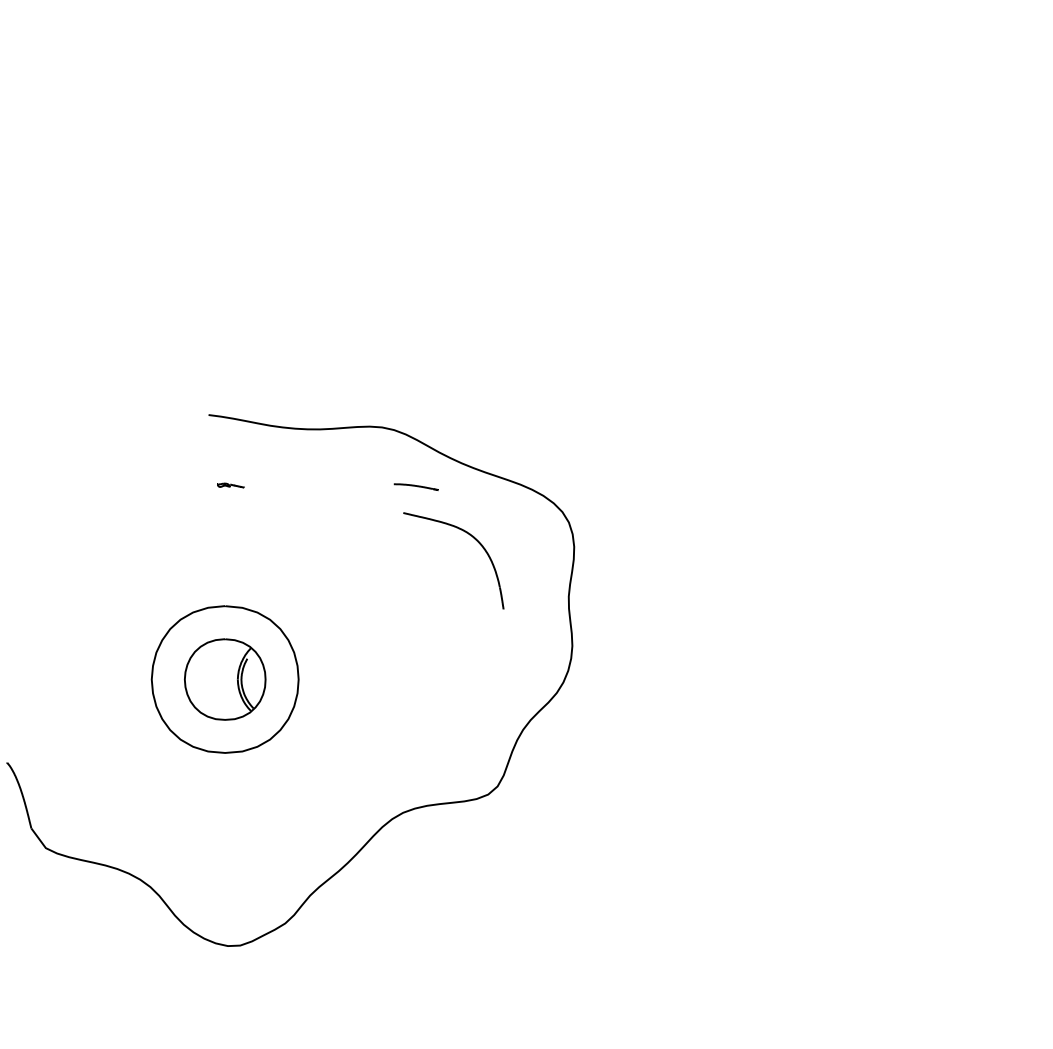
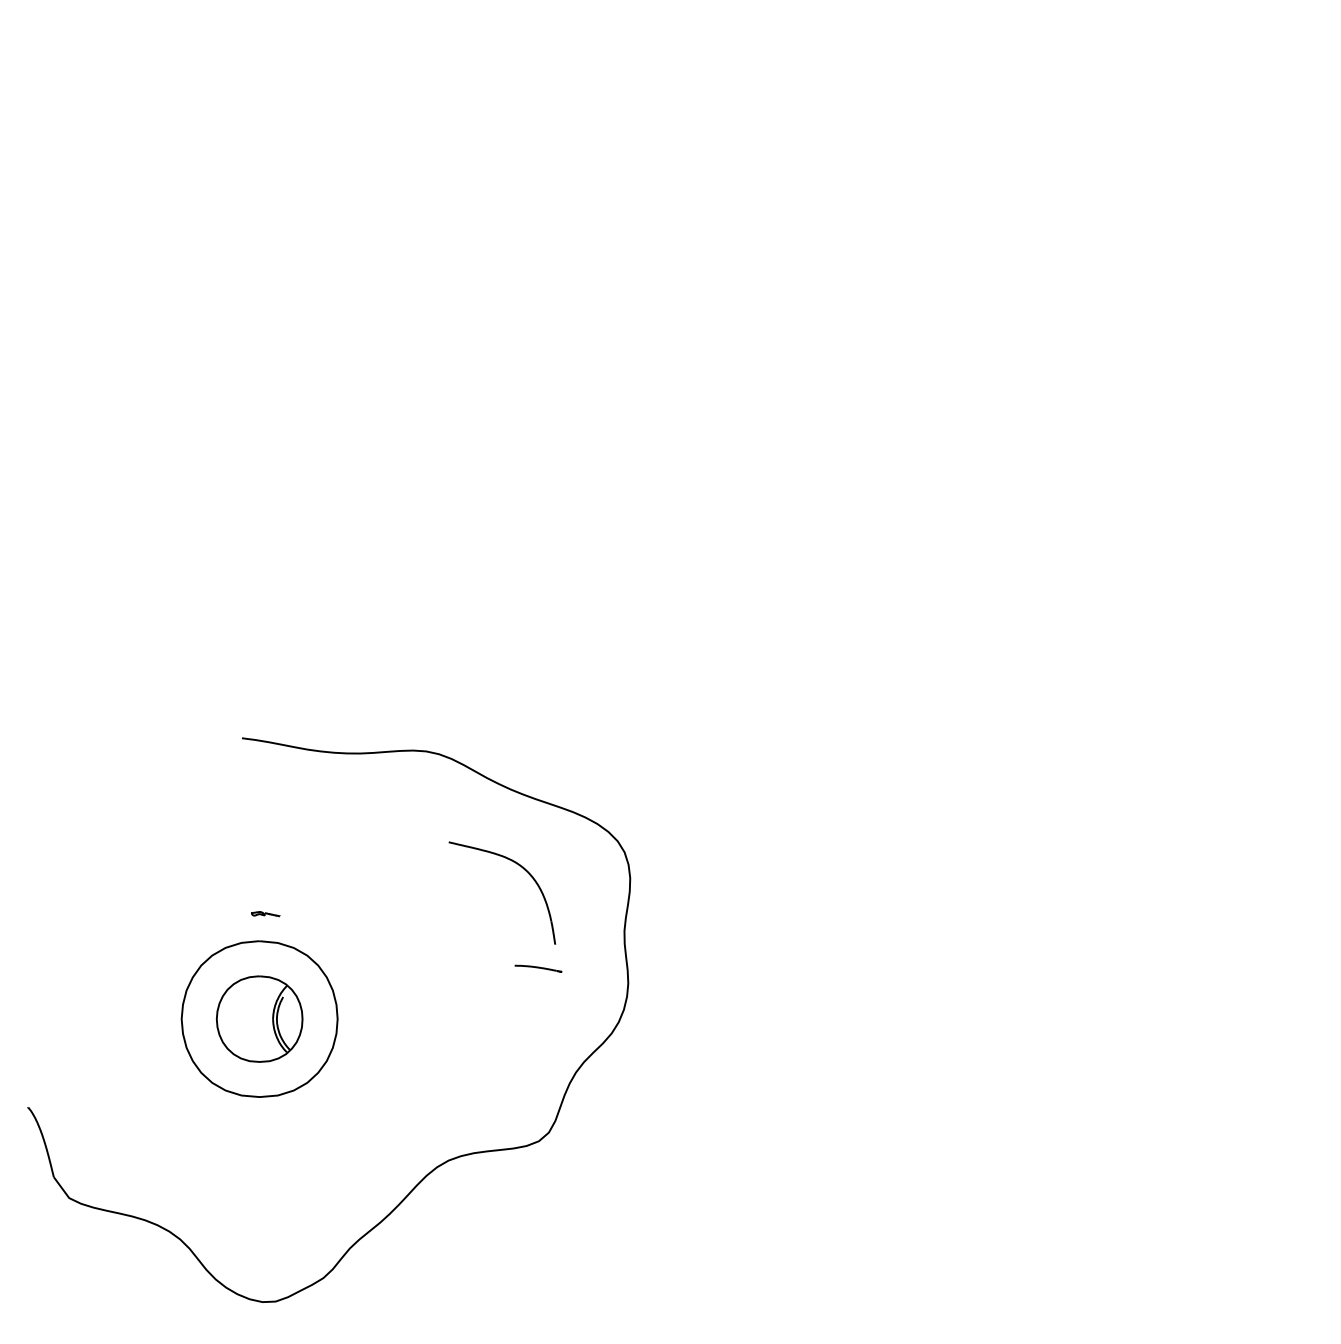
part: (230, 485) -> (265, 914), moved
line: (416, 486) -> (538, 968), moved

